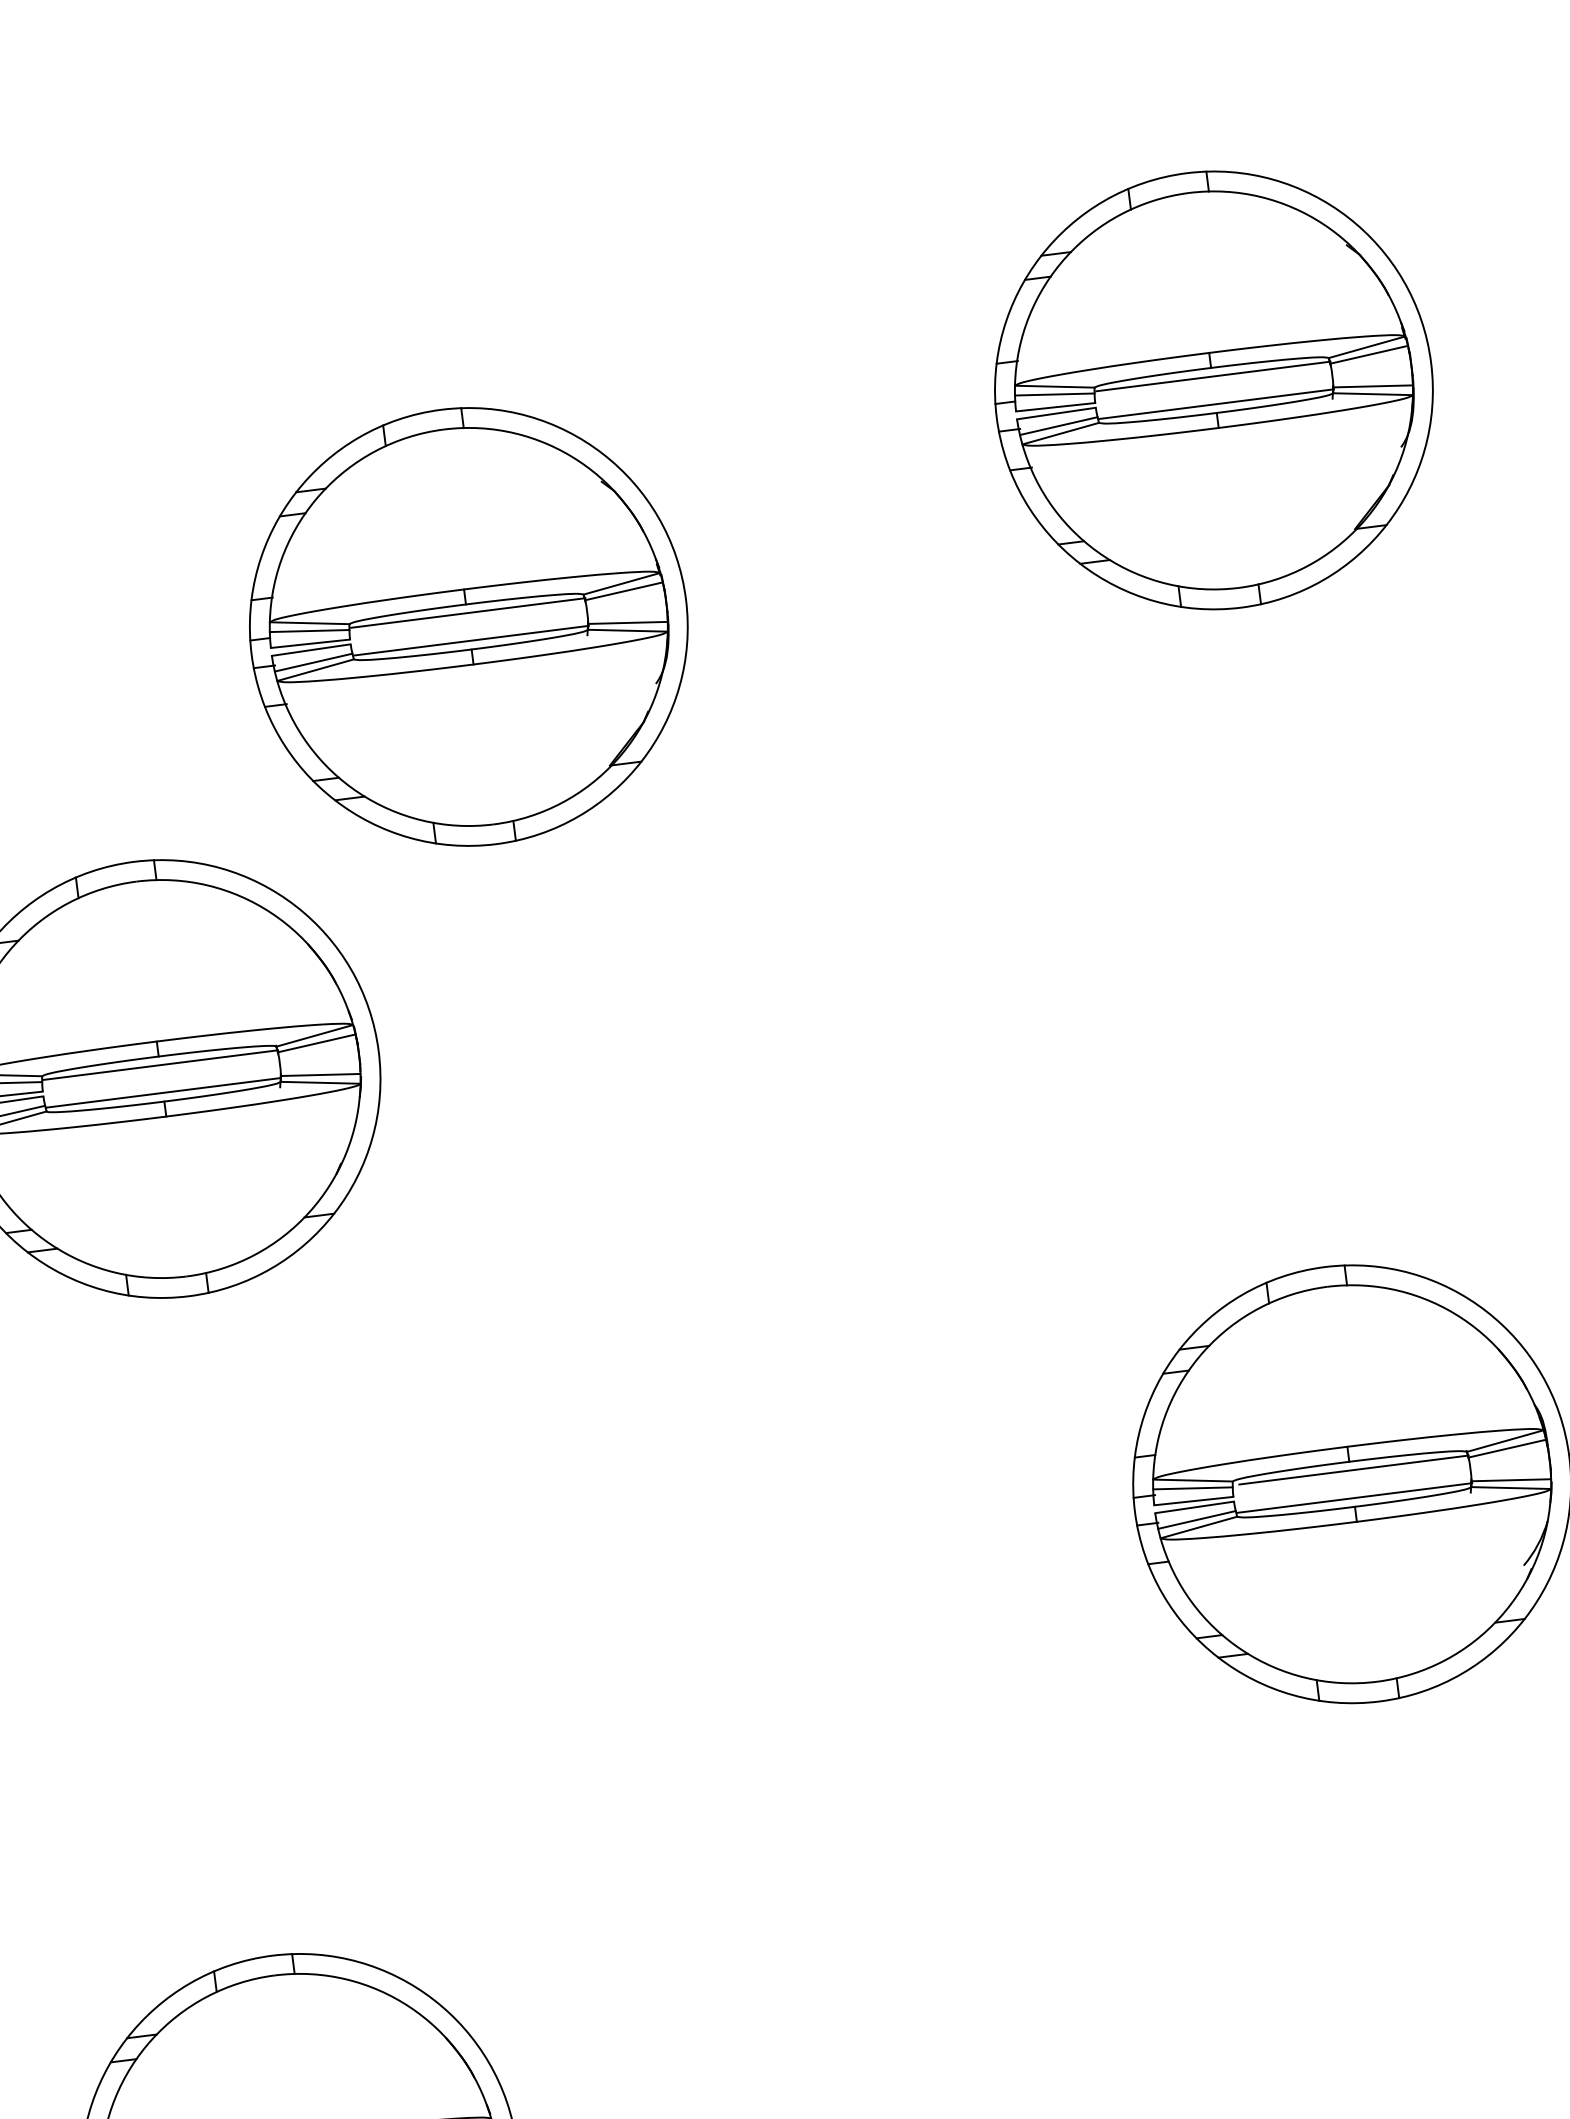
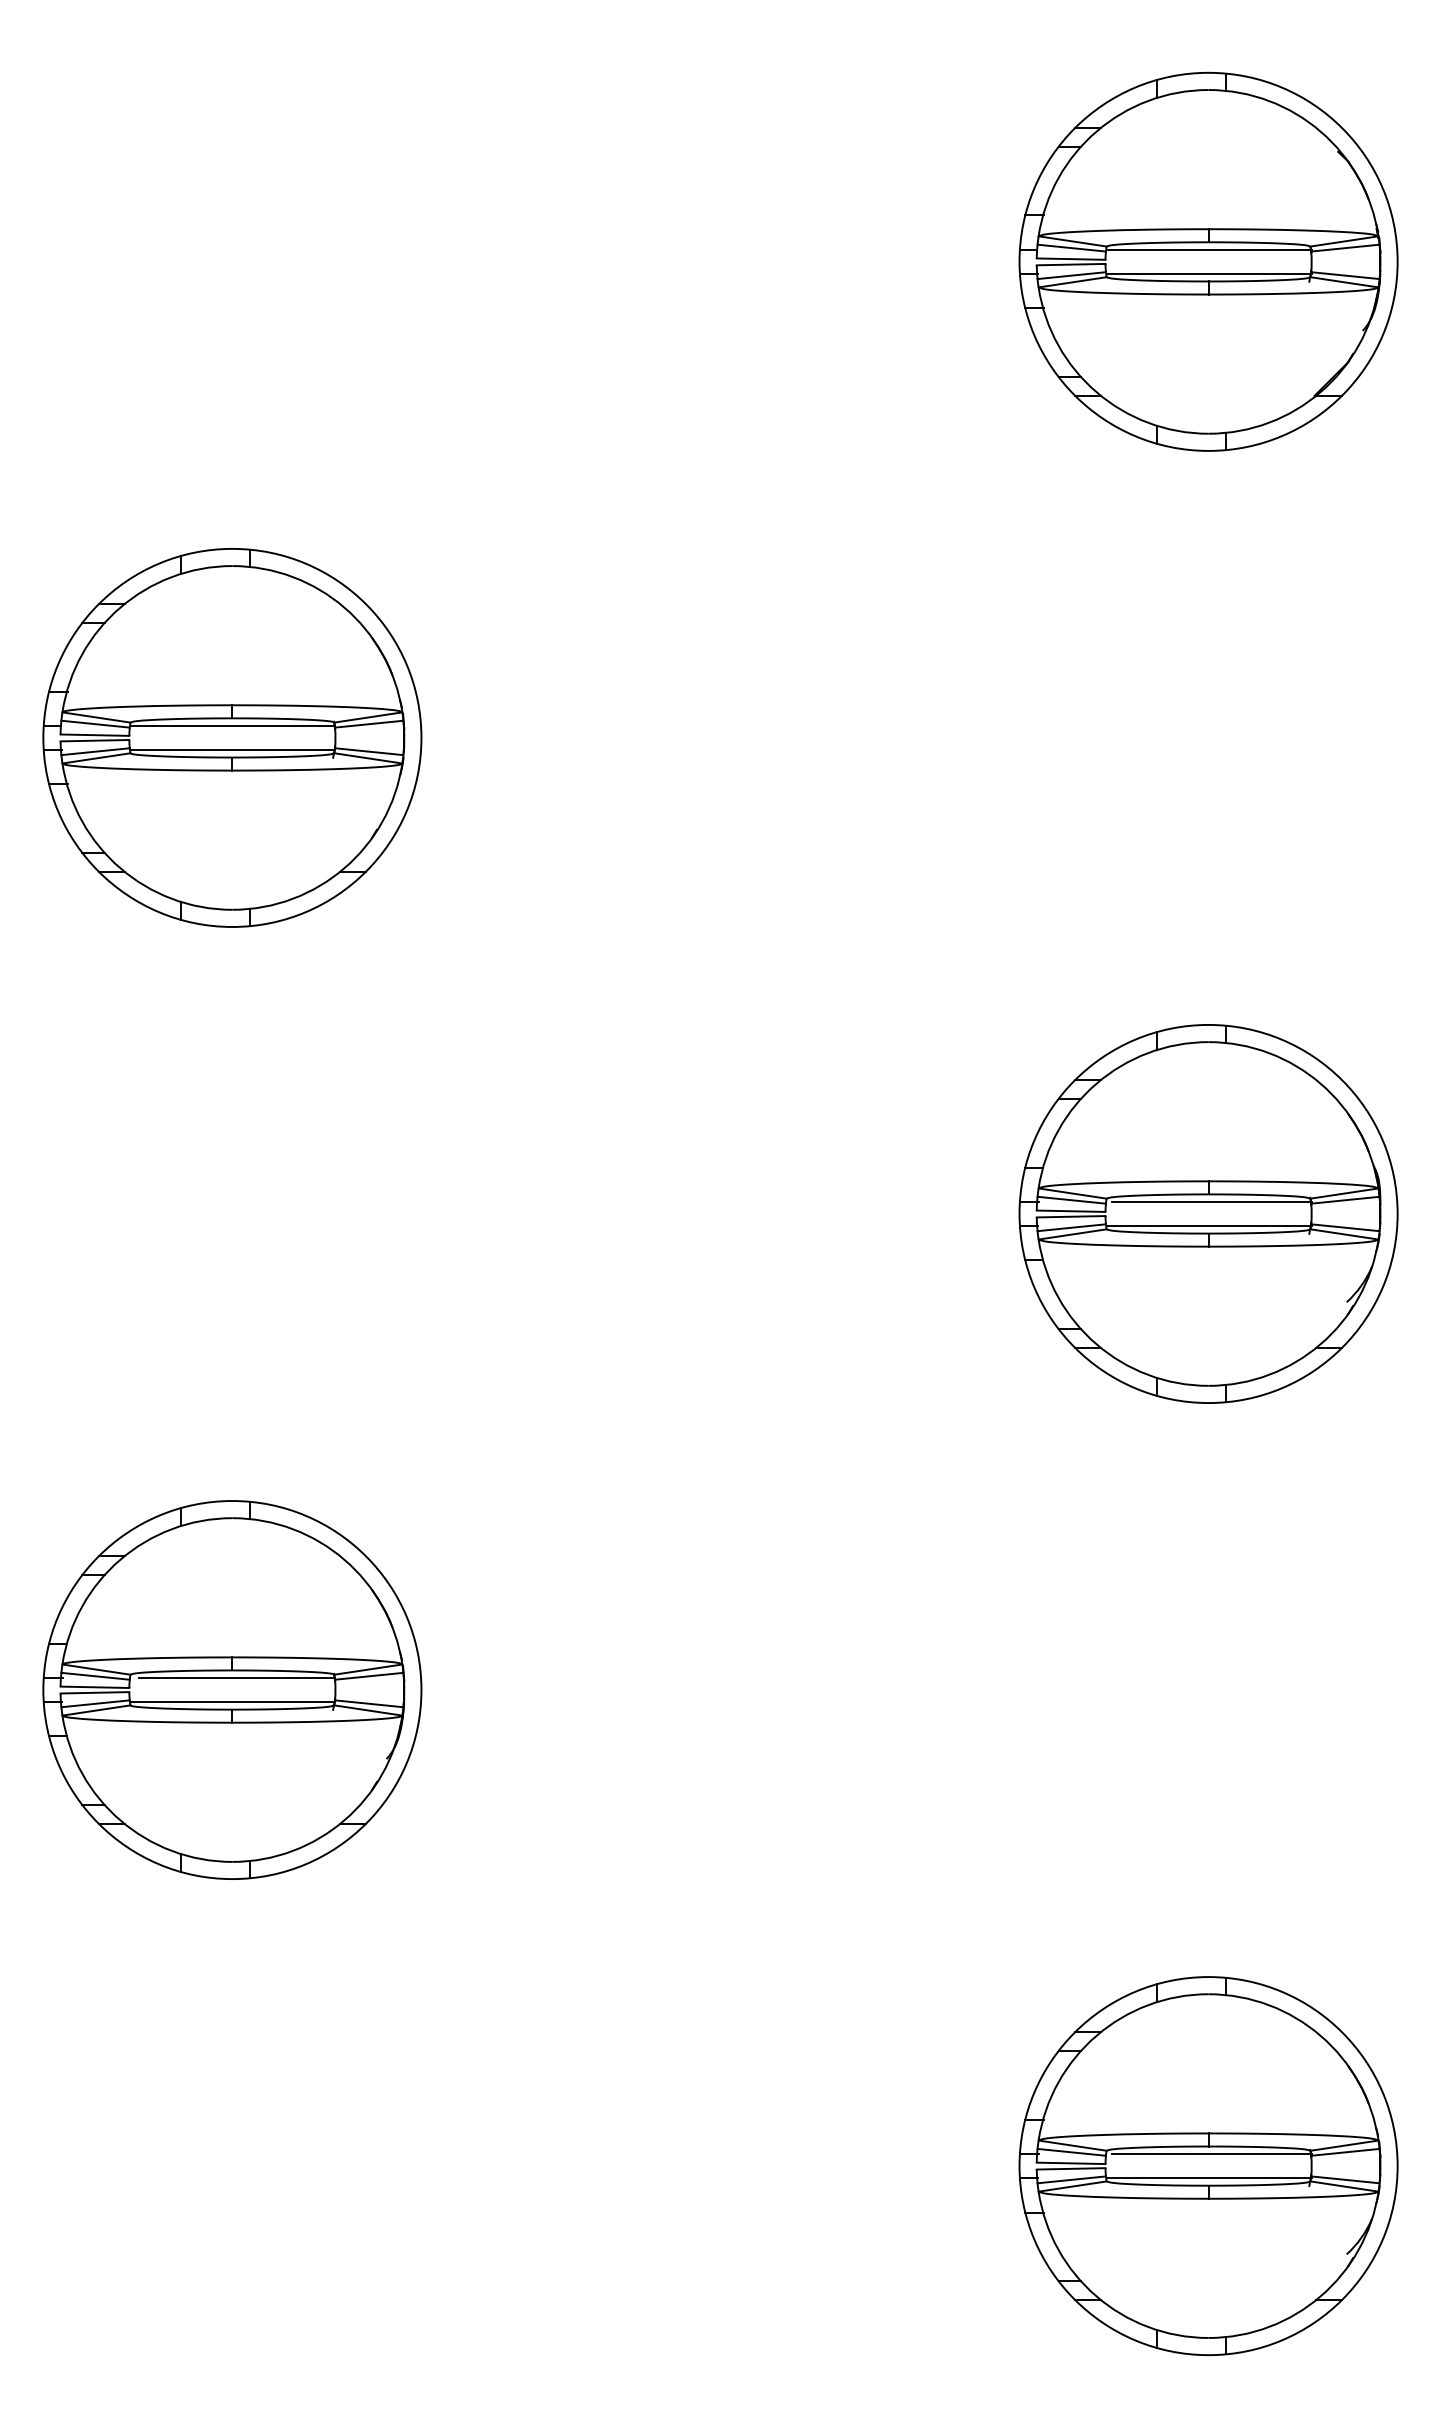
part: (468, 626) -> (544, 383), removed

